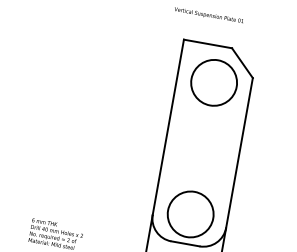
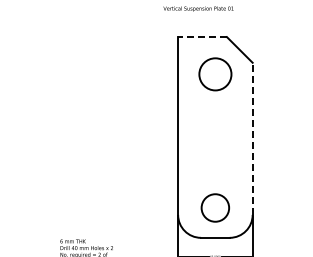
line: (207, 44) -> (202, 37), solid -> dashed
circle: (214, 83) -> (215, 74), size x0.7
line: (239, 152) -> (252, 138), solid -> dashed
circle: (190, 213) -> (215, 207), size x0.6

